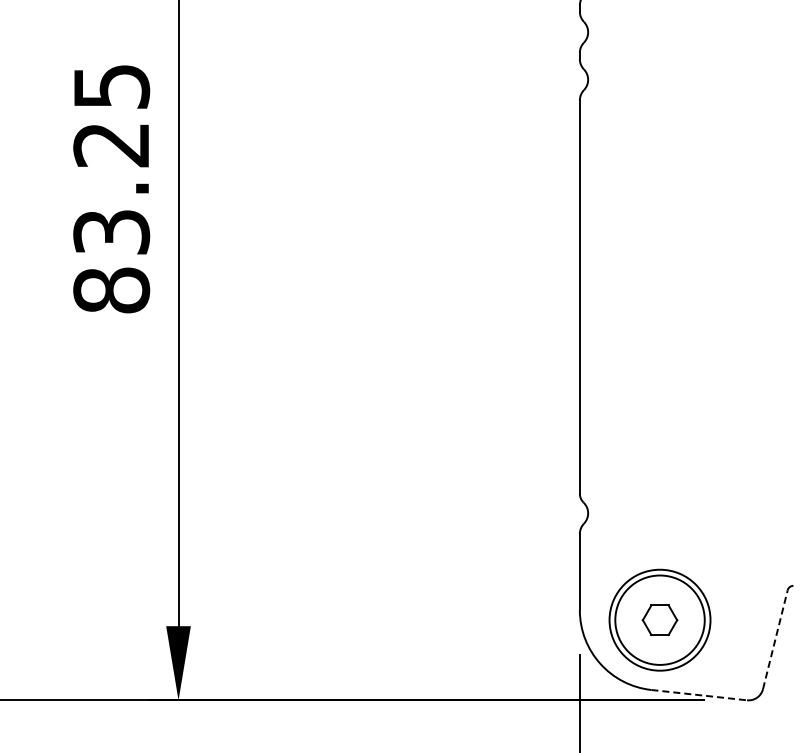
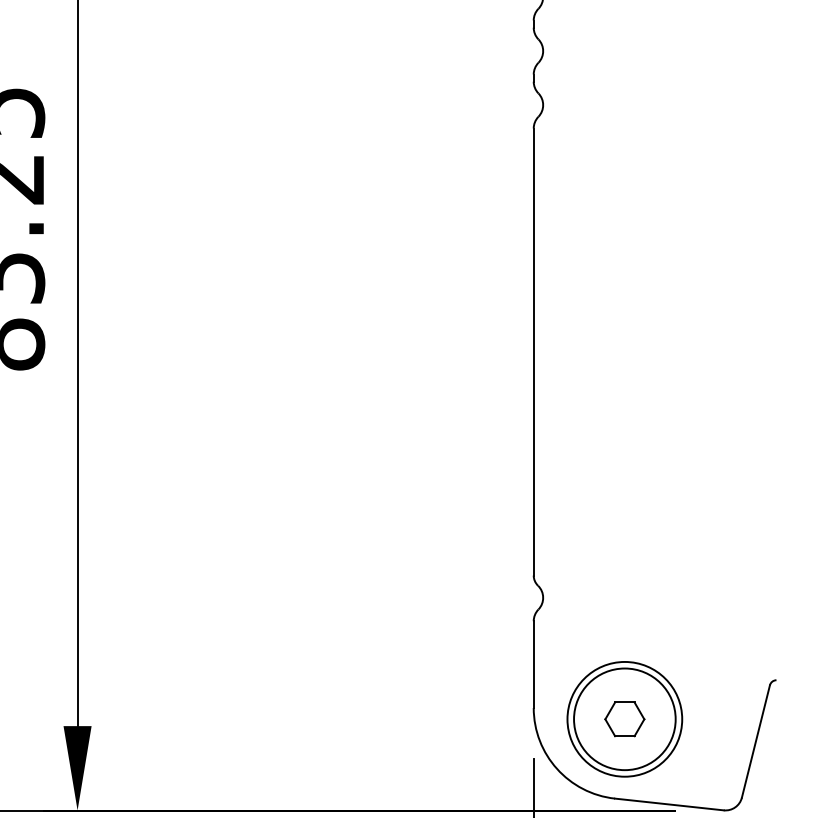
line: (775, 639) -> (756, 741), dashed -> solid
line: (699, 695) -> (669, 804), dashed -> solid

